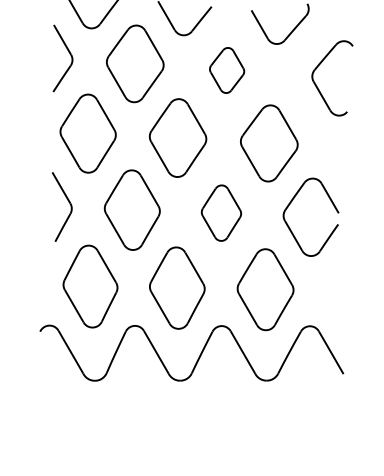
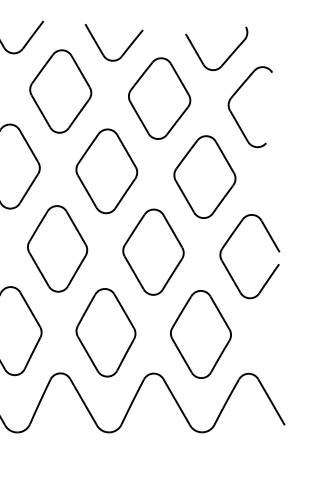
part: (226, 70) -> (158, 98), size x1.67
part: (318, 87) -> (235, 116), moved
part: (221, 212) -> (153, 251), size x1.43

